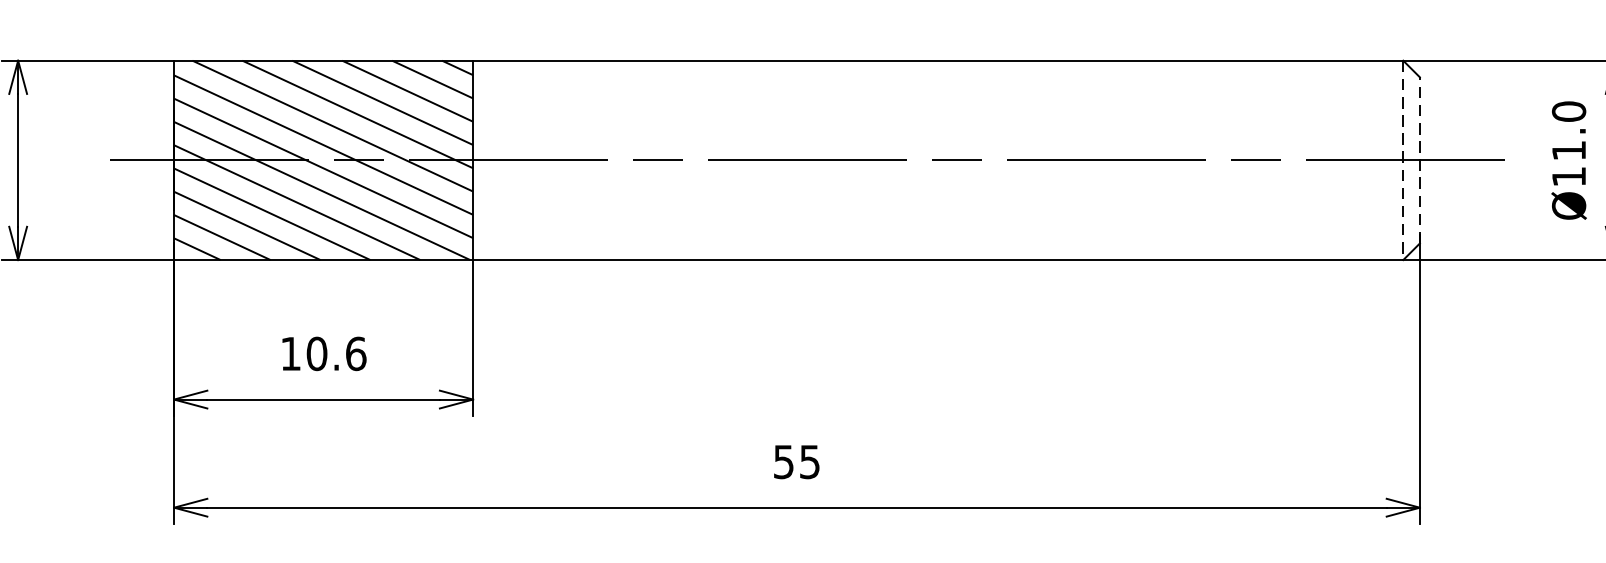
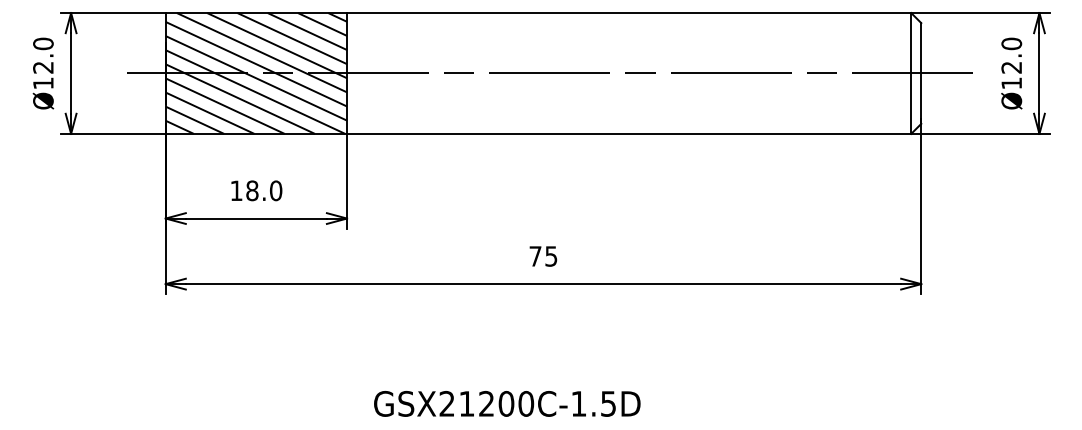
text: (1568, 150) -> (1011, 67), Ø11.0 -> Ø12.0
line: (1420, 158) -> (921, 72), dashed -> solid
line: (1403, 160) -> (911, 73), dashed -> solid
text: (336, 353) -> (264, 190), 10.6 -> 18.0
text: (783, 462) -> (535, 256), 55 -> 75

